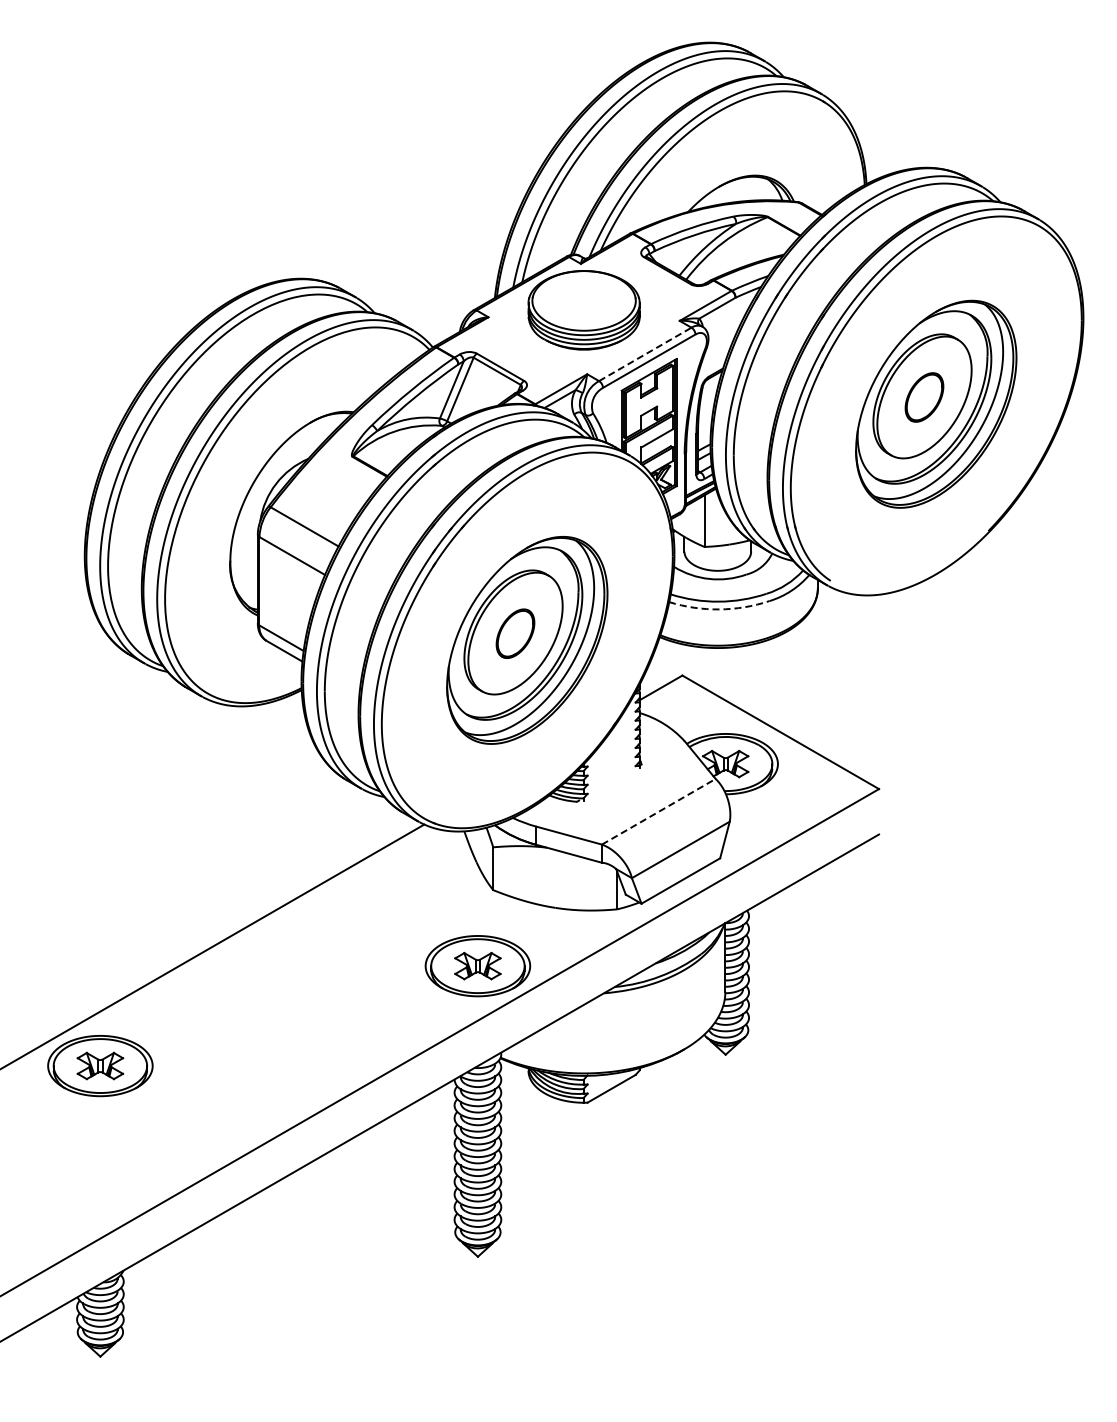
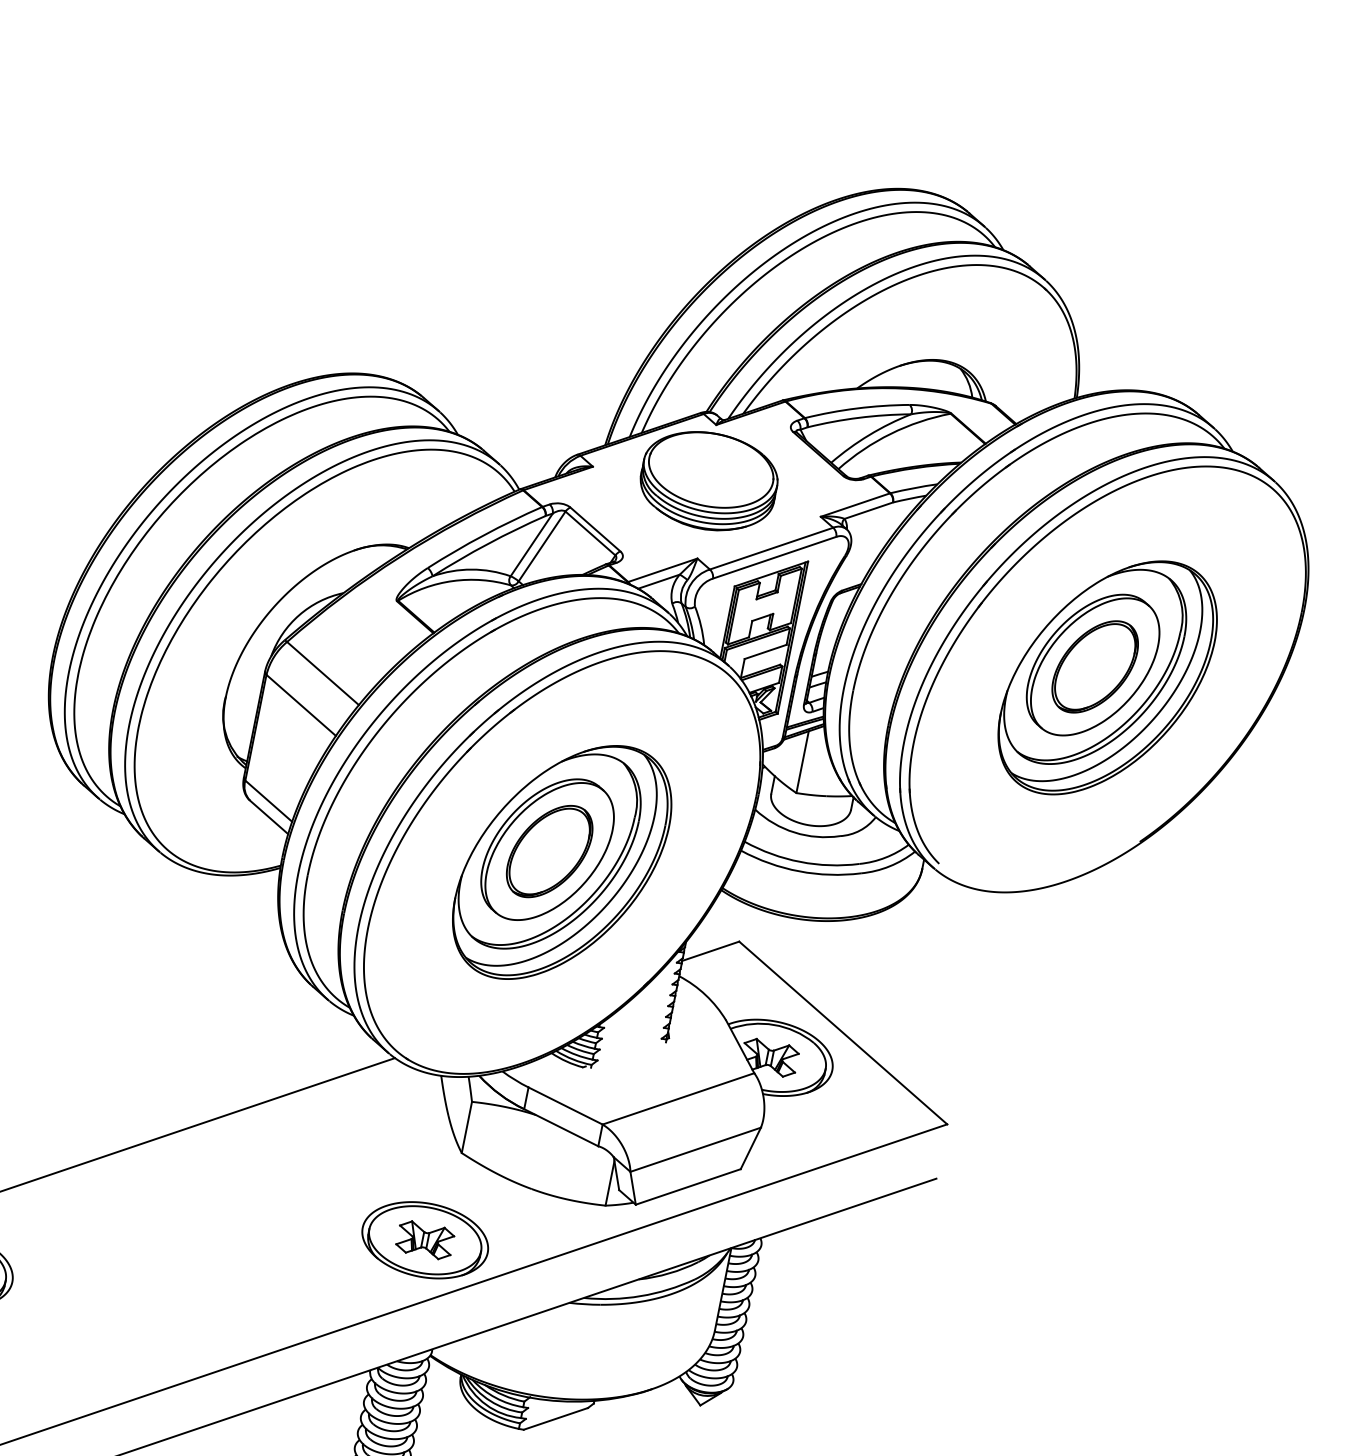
line: (645, 354) -> (771, 548), dashed -> solid
part: (924, 397) -> (1095, 666), size x1.67
arc: (719, 609) -> (799, 871), dashed -> solid
part: (515, 633) -> (549, 851), size x1.67
line: (658, 811) -> (678, 1098), dashed -> solid

